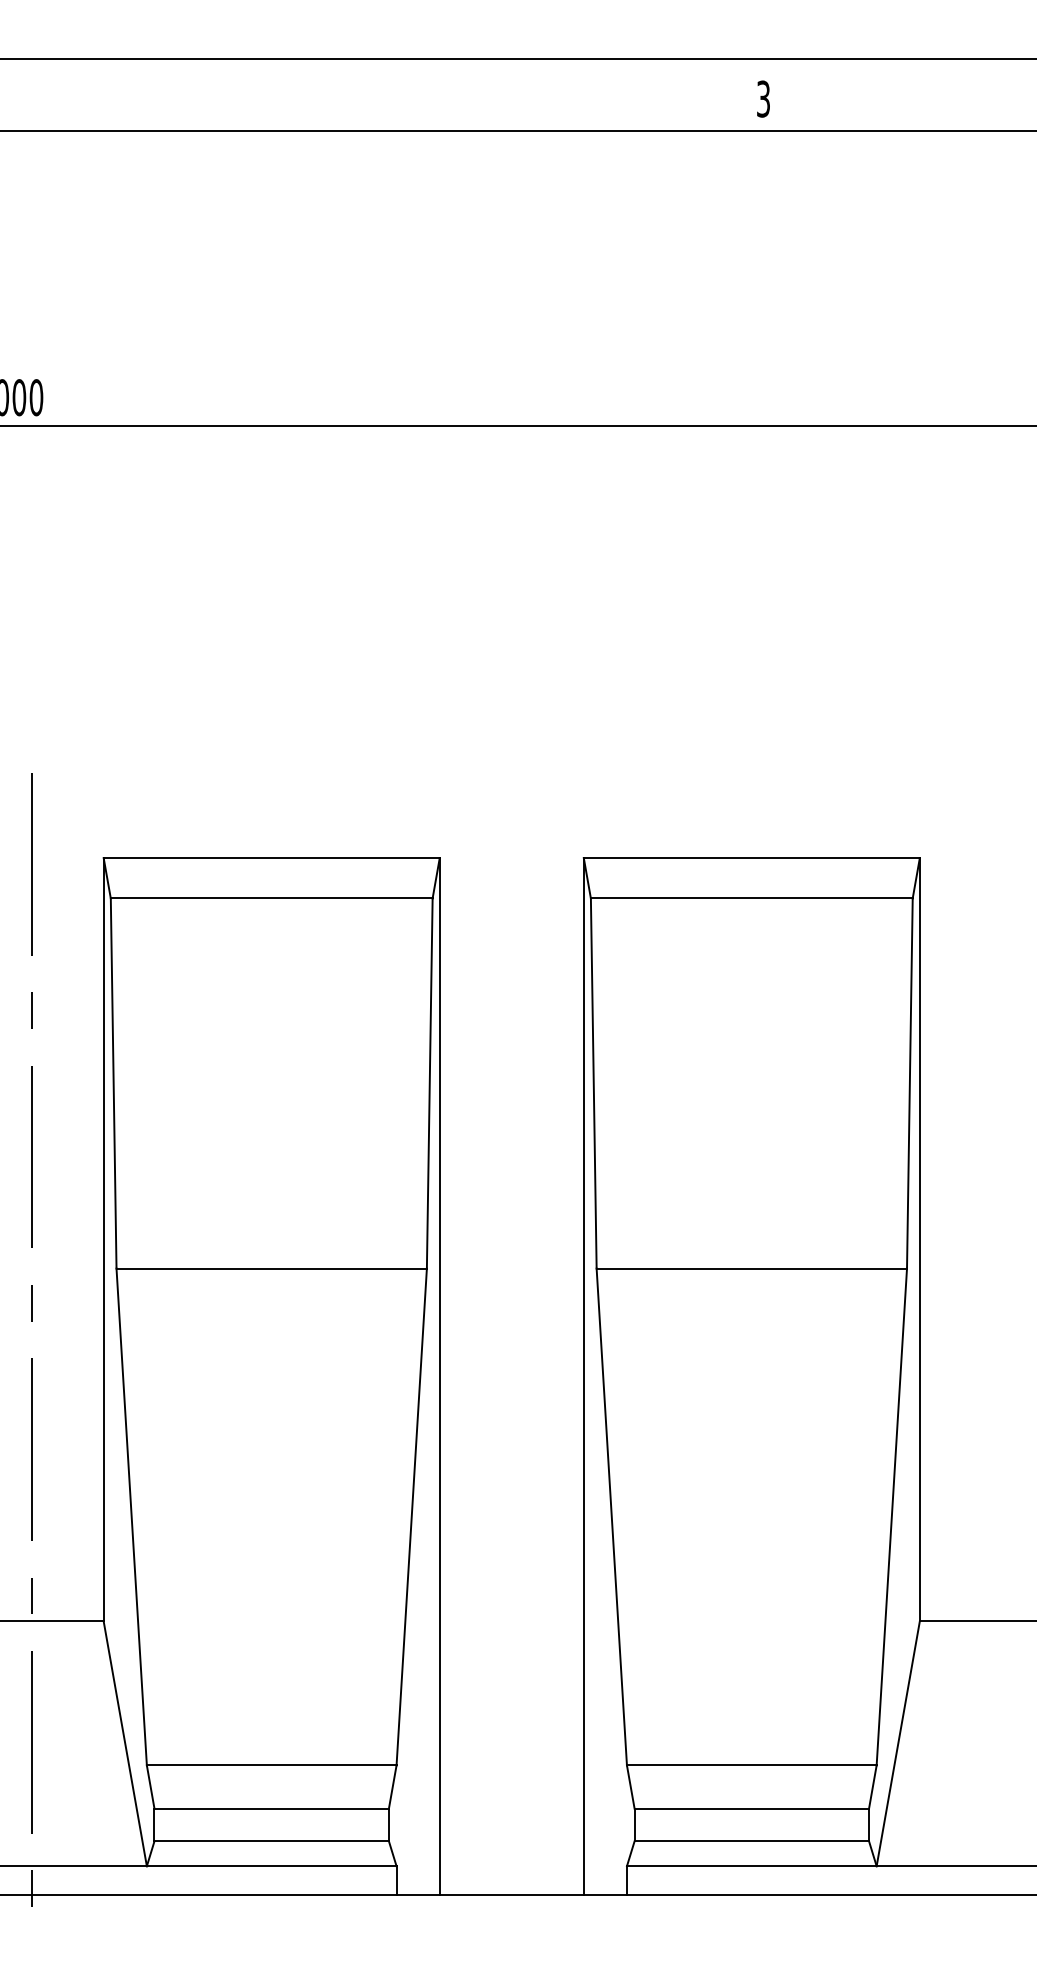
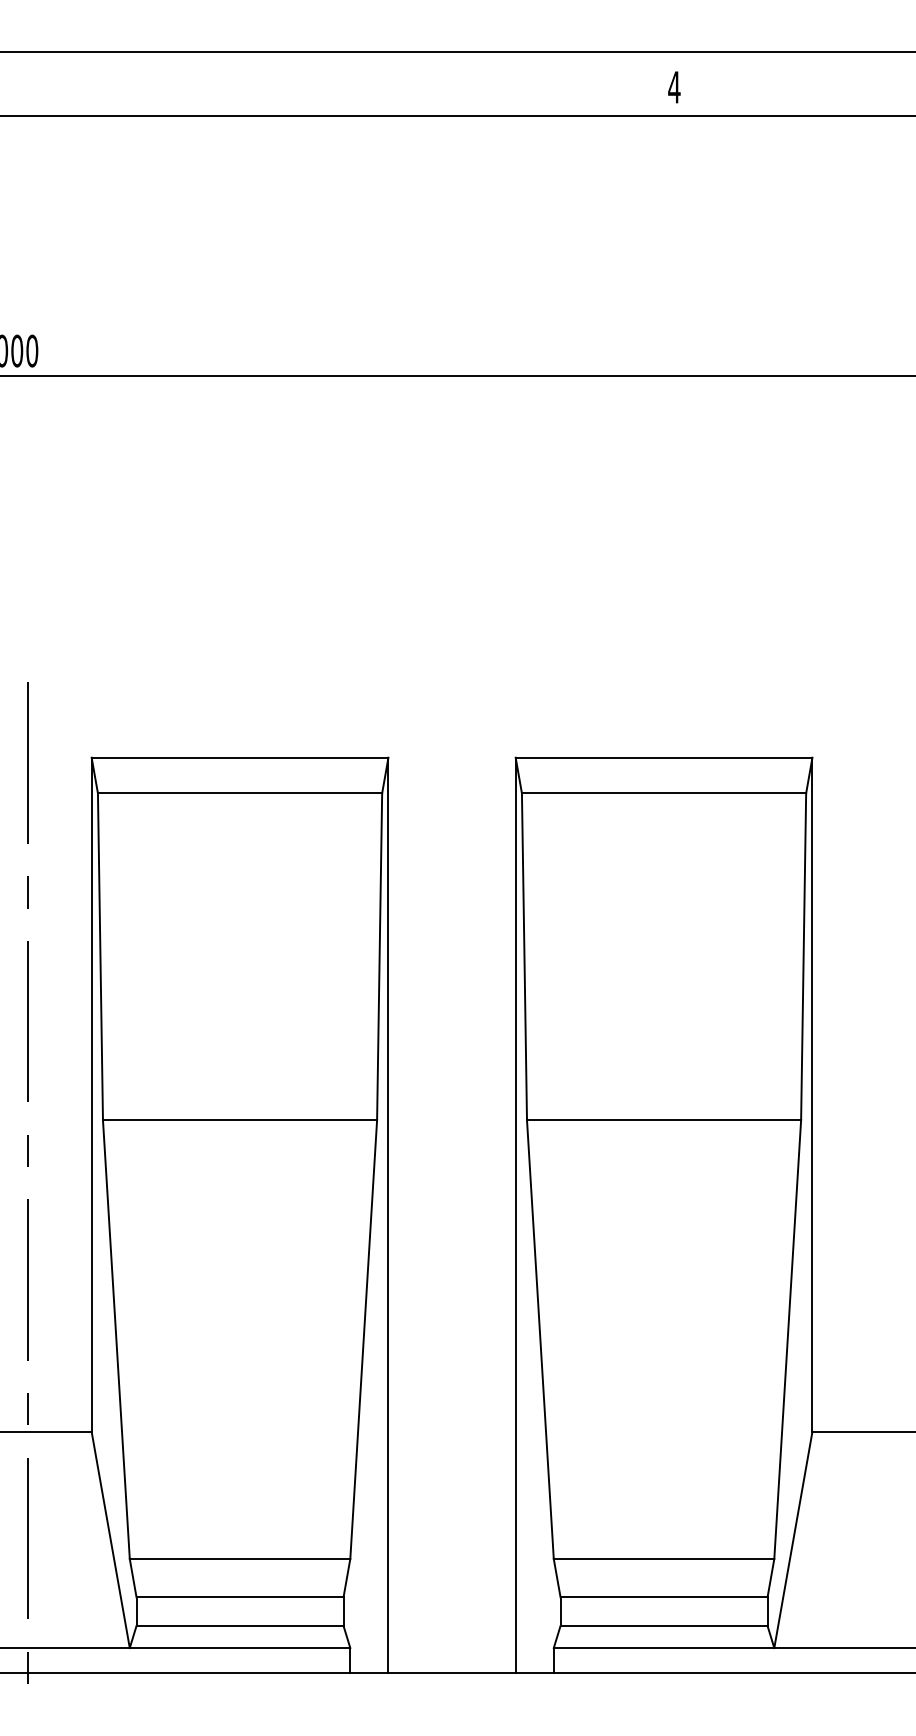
text: (763, 99) -> (674, 87), 3 -> 4

